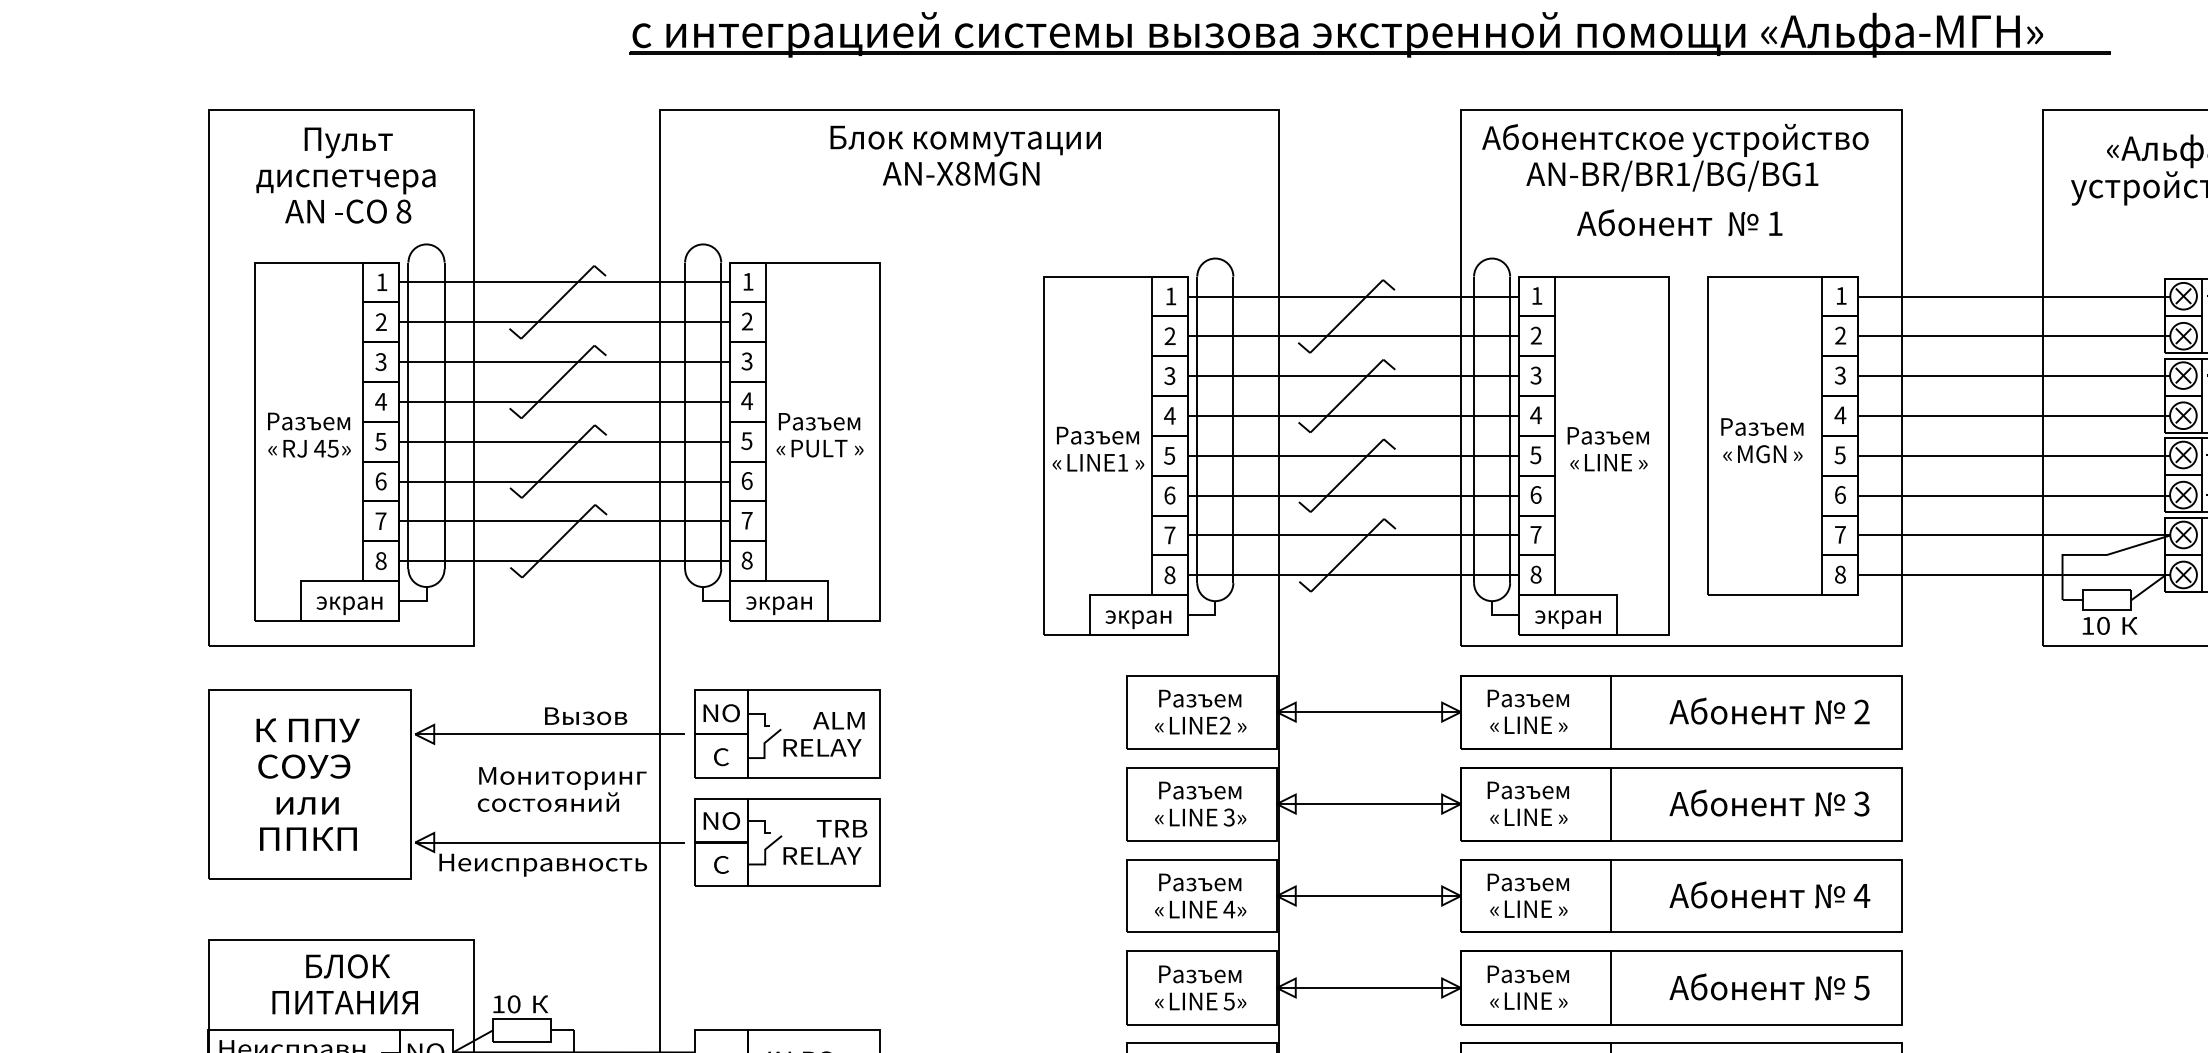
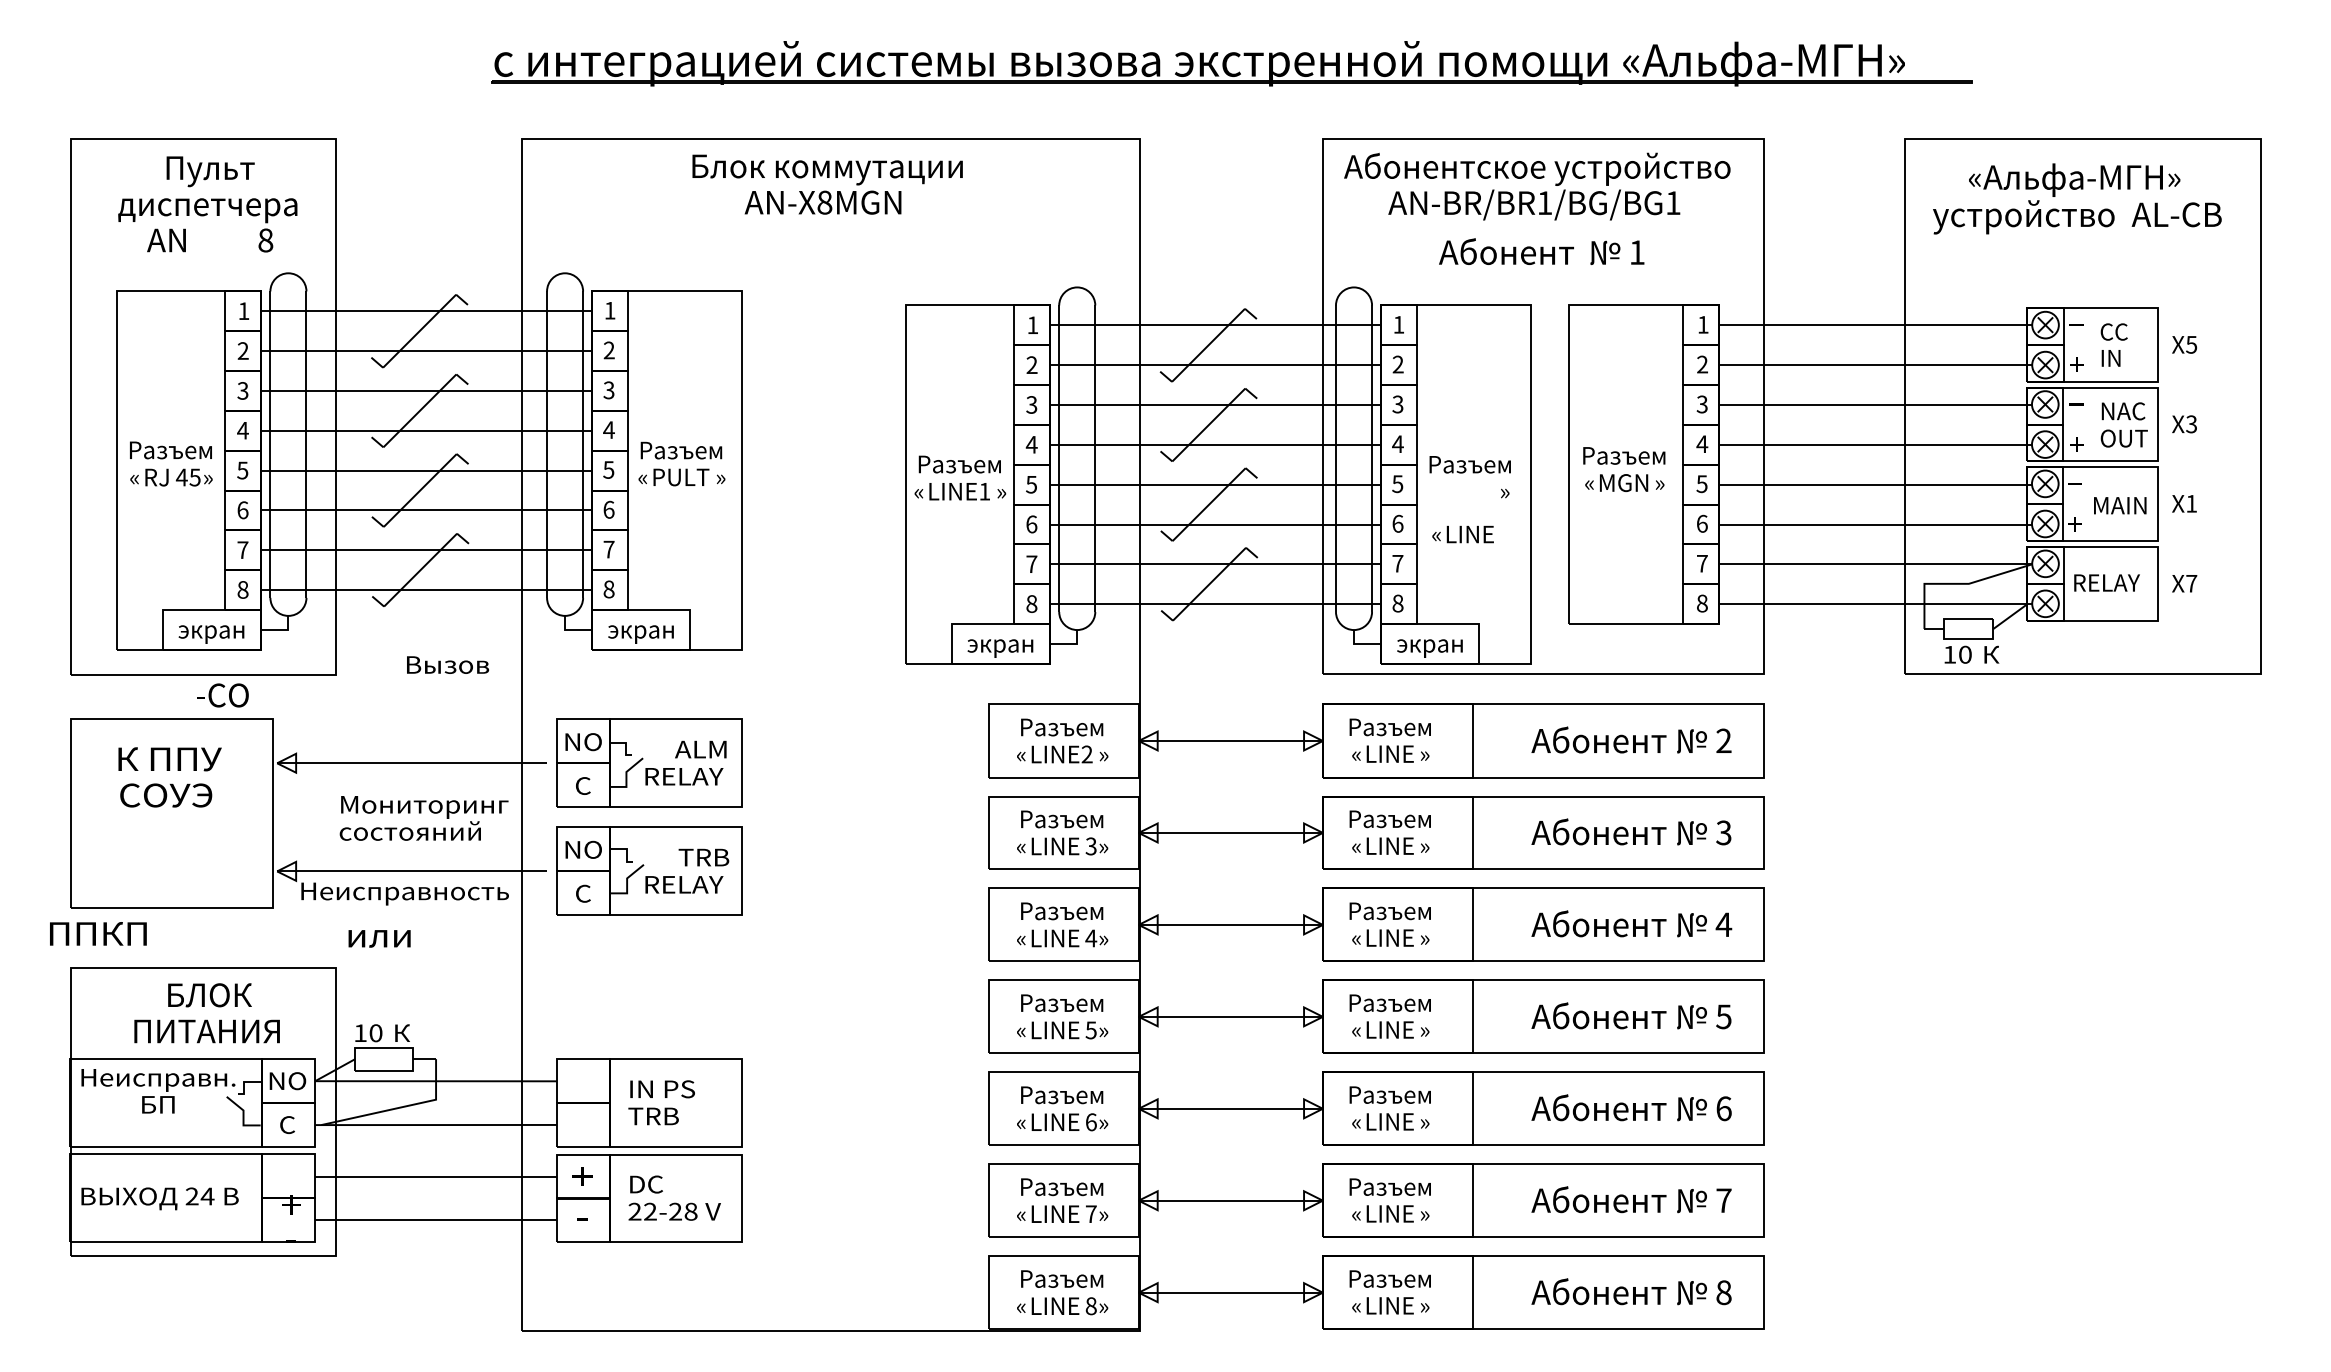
text: (360, 211) -> (222, 695), moved
text: (1600, 462) -> (1462, 534), moved
text: (586, 715) -> (448, 664), moved
text: (307, 805) -> (379, 938), moved
text: (308, 838) -> (98, 933), moved

